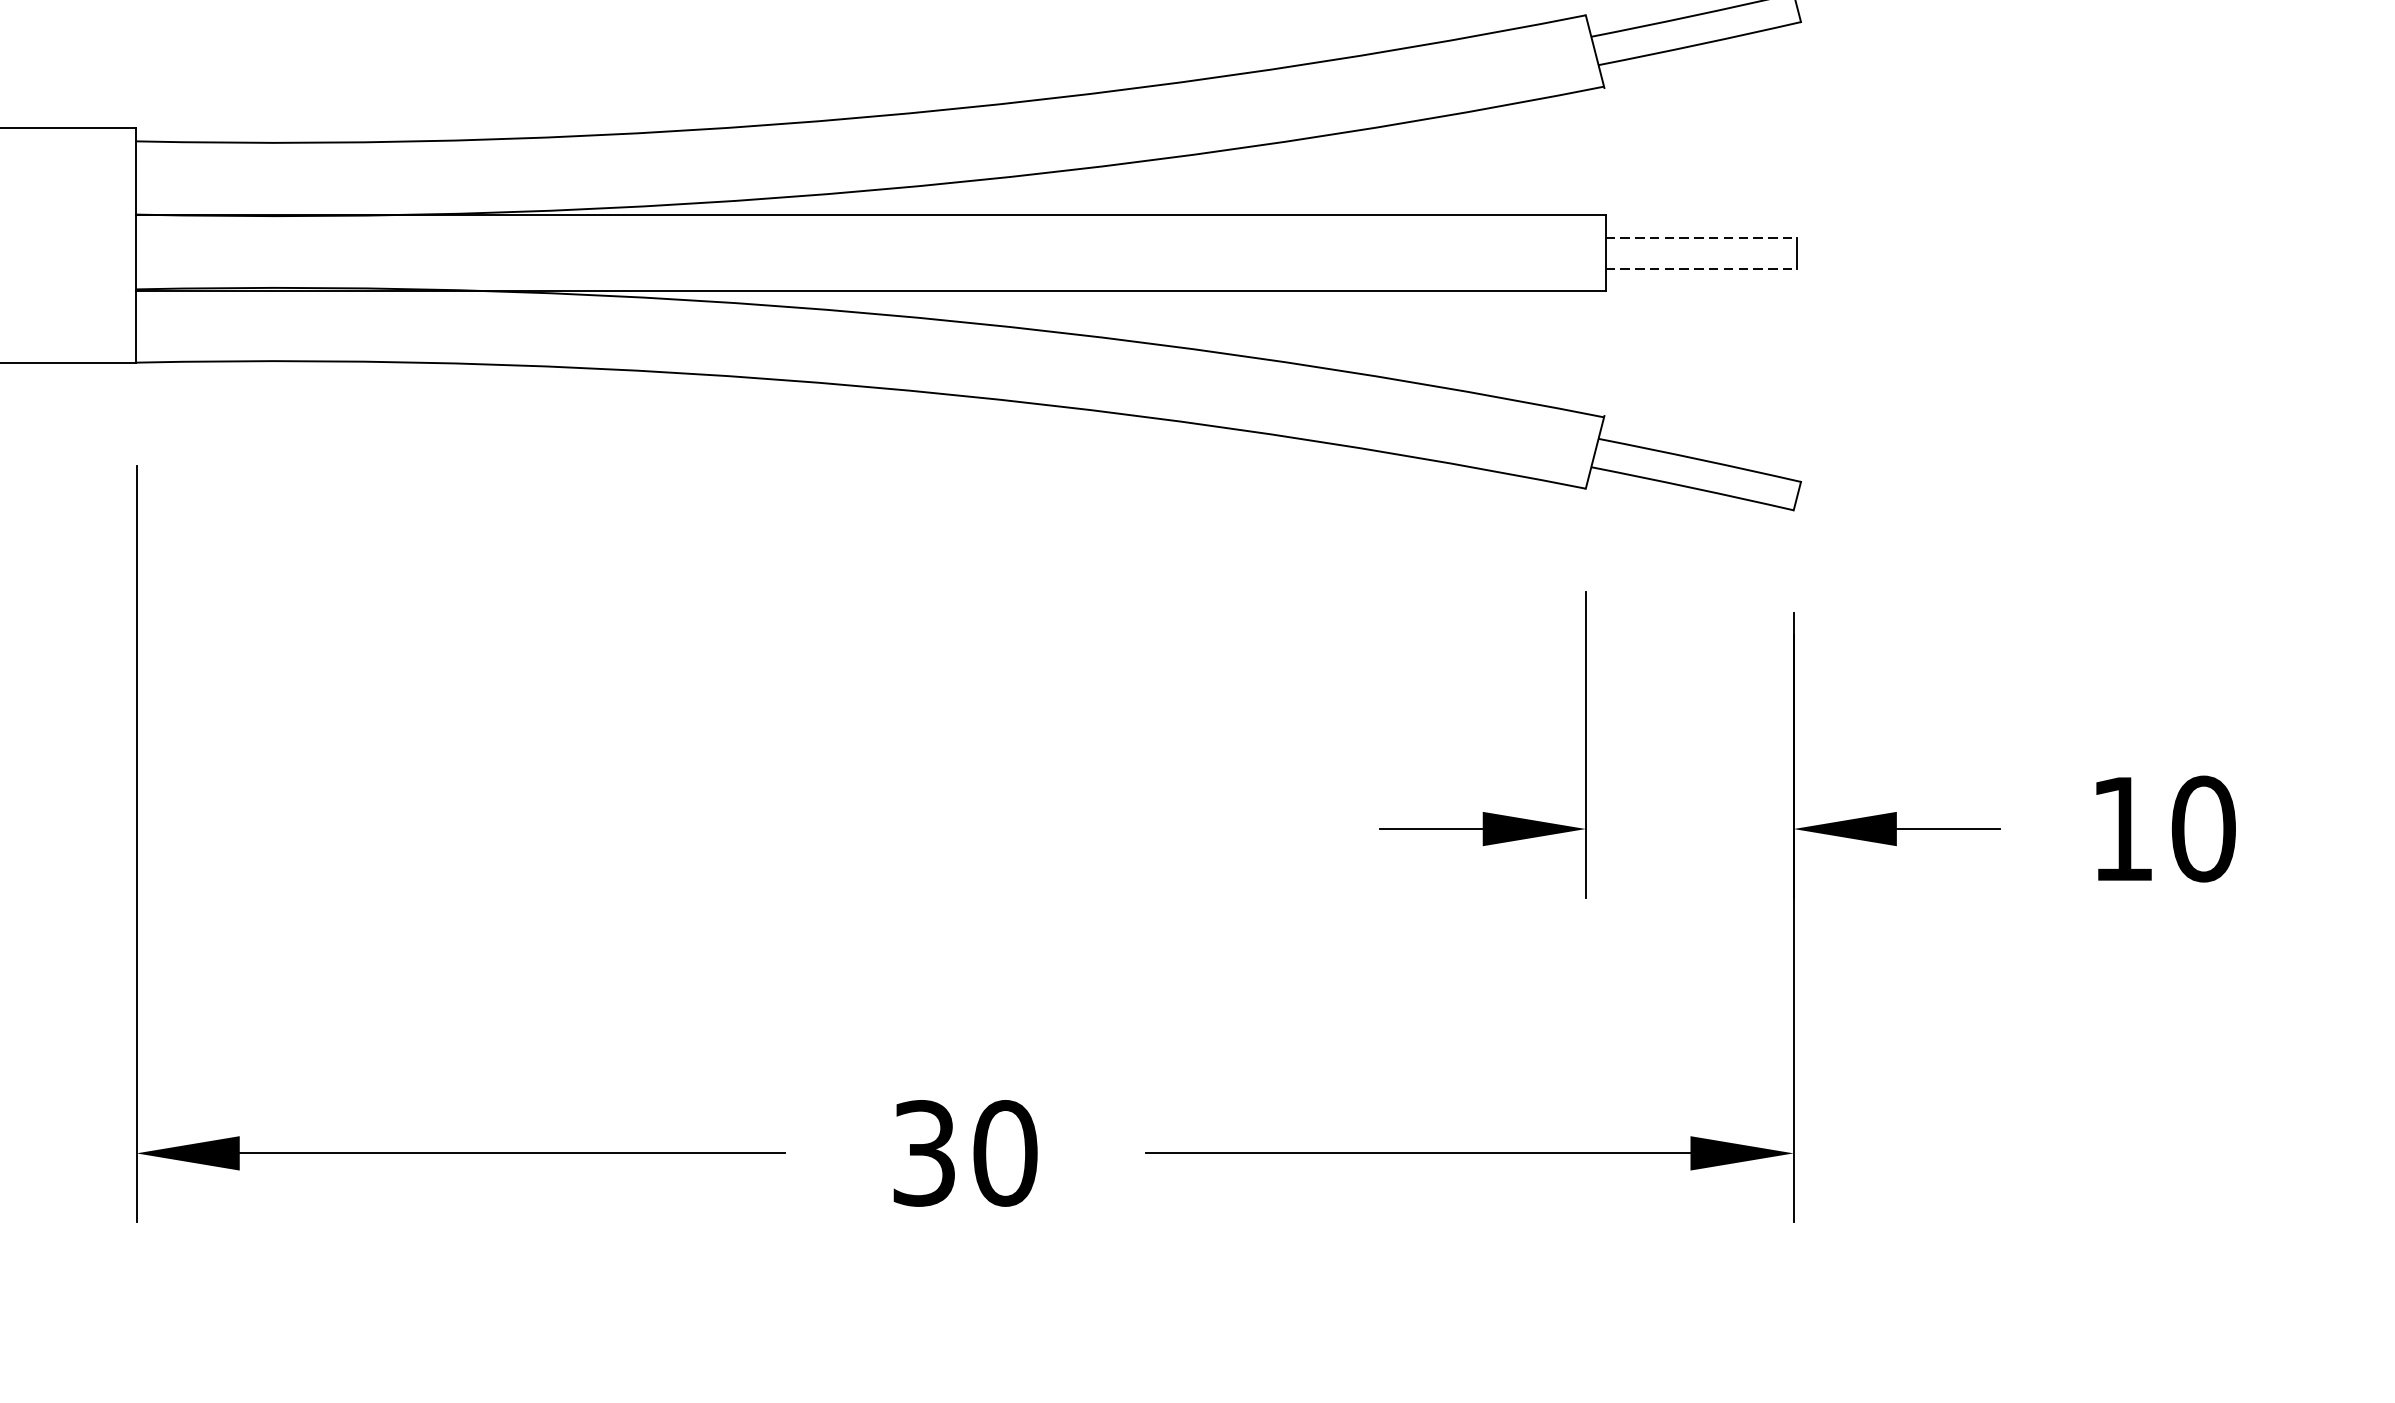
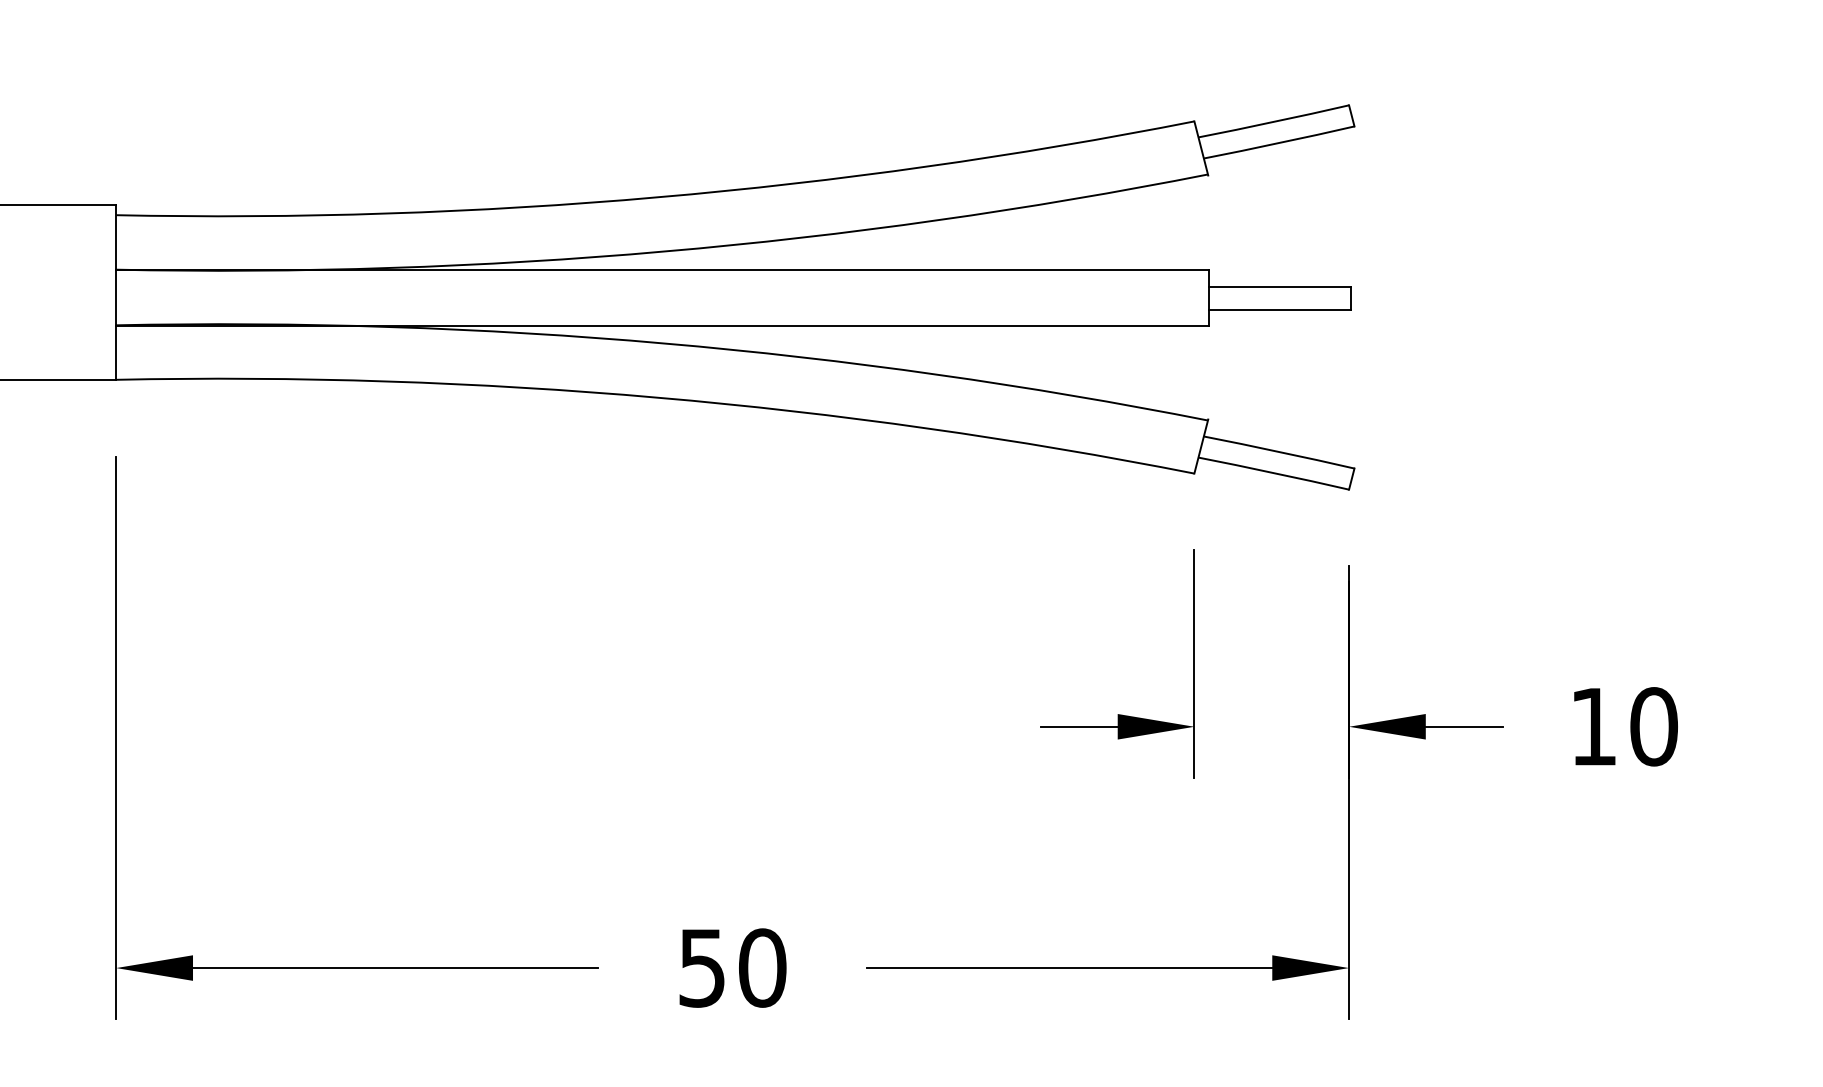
line: (1701, 237) -> (1280, 286), dashed -> solid
line: (1701, 268) -> (1280, 309), dashed -> solid
text: (923, 1152) -> (701, 967), 30 -> 50

